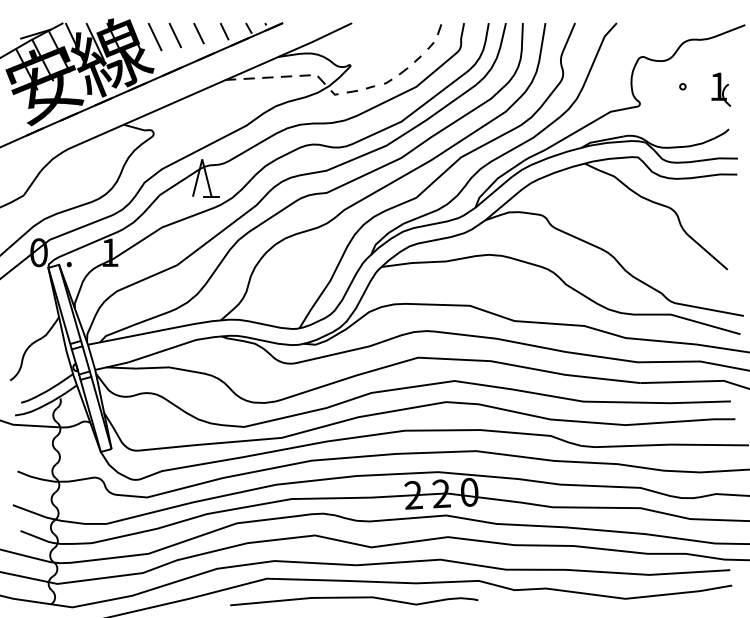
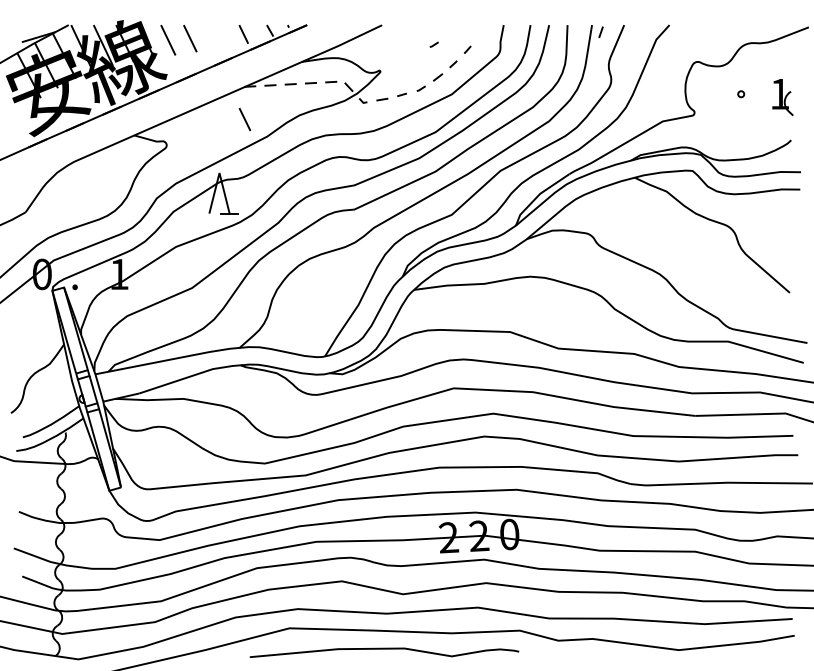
line: (439, 29) -> (600, 32), moved
line: (198, 33) -> (244, 119), moved
line: (399, 40) -> (433, 44), added

